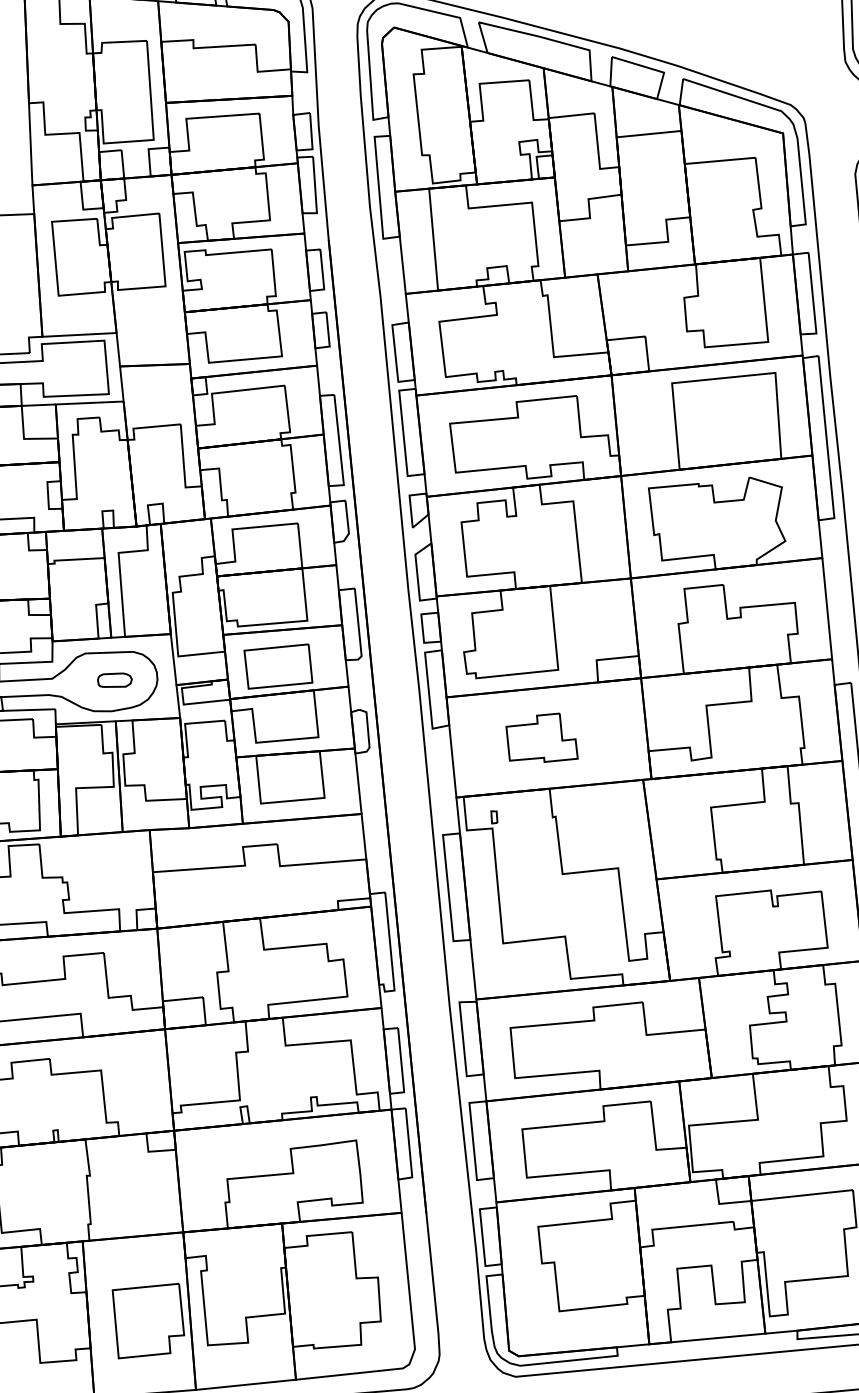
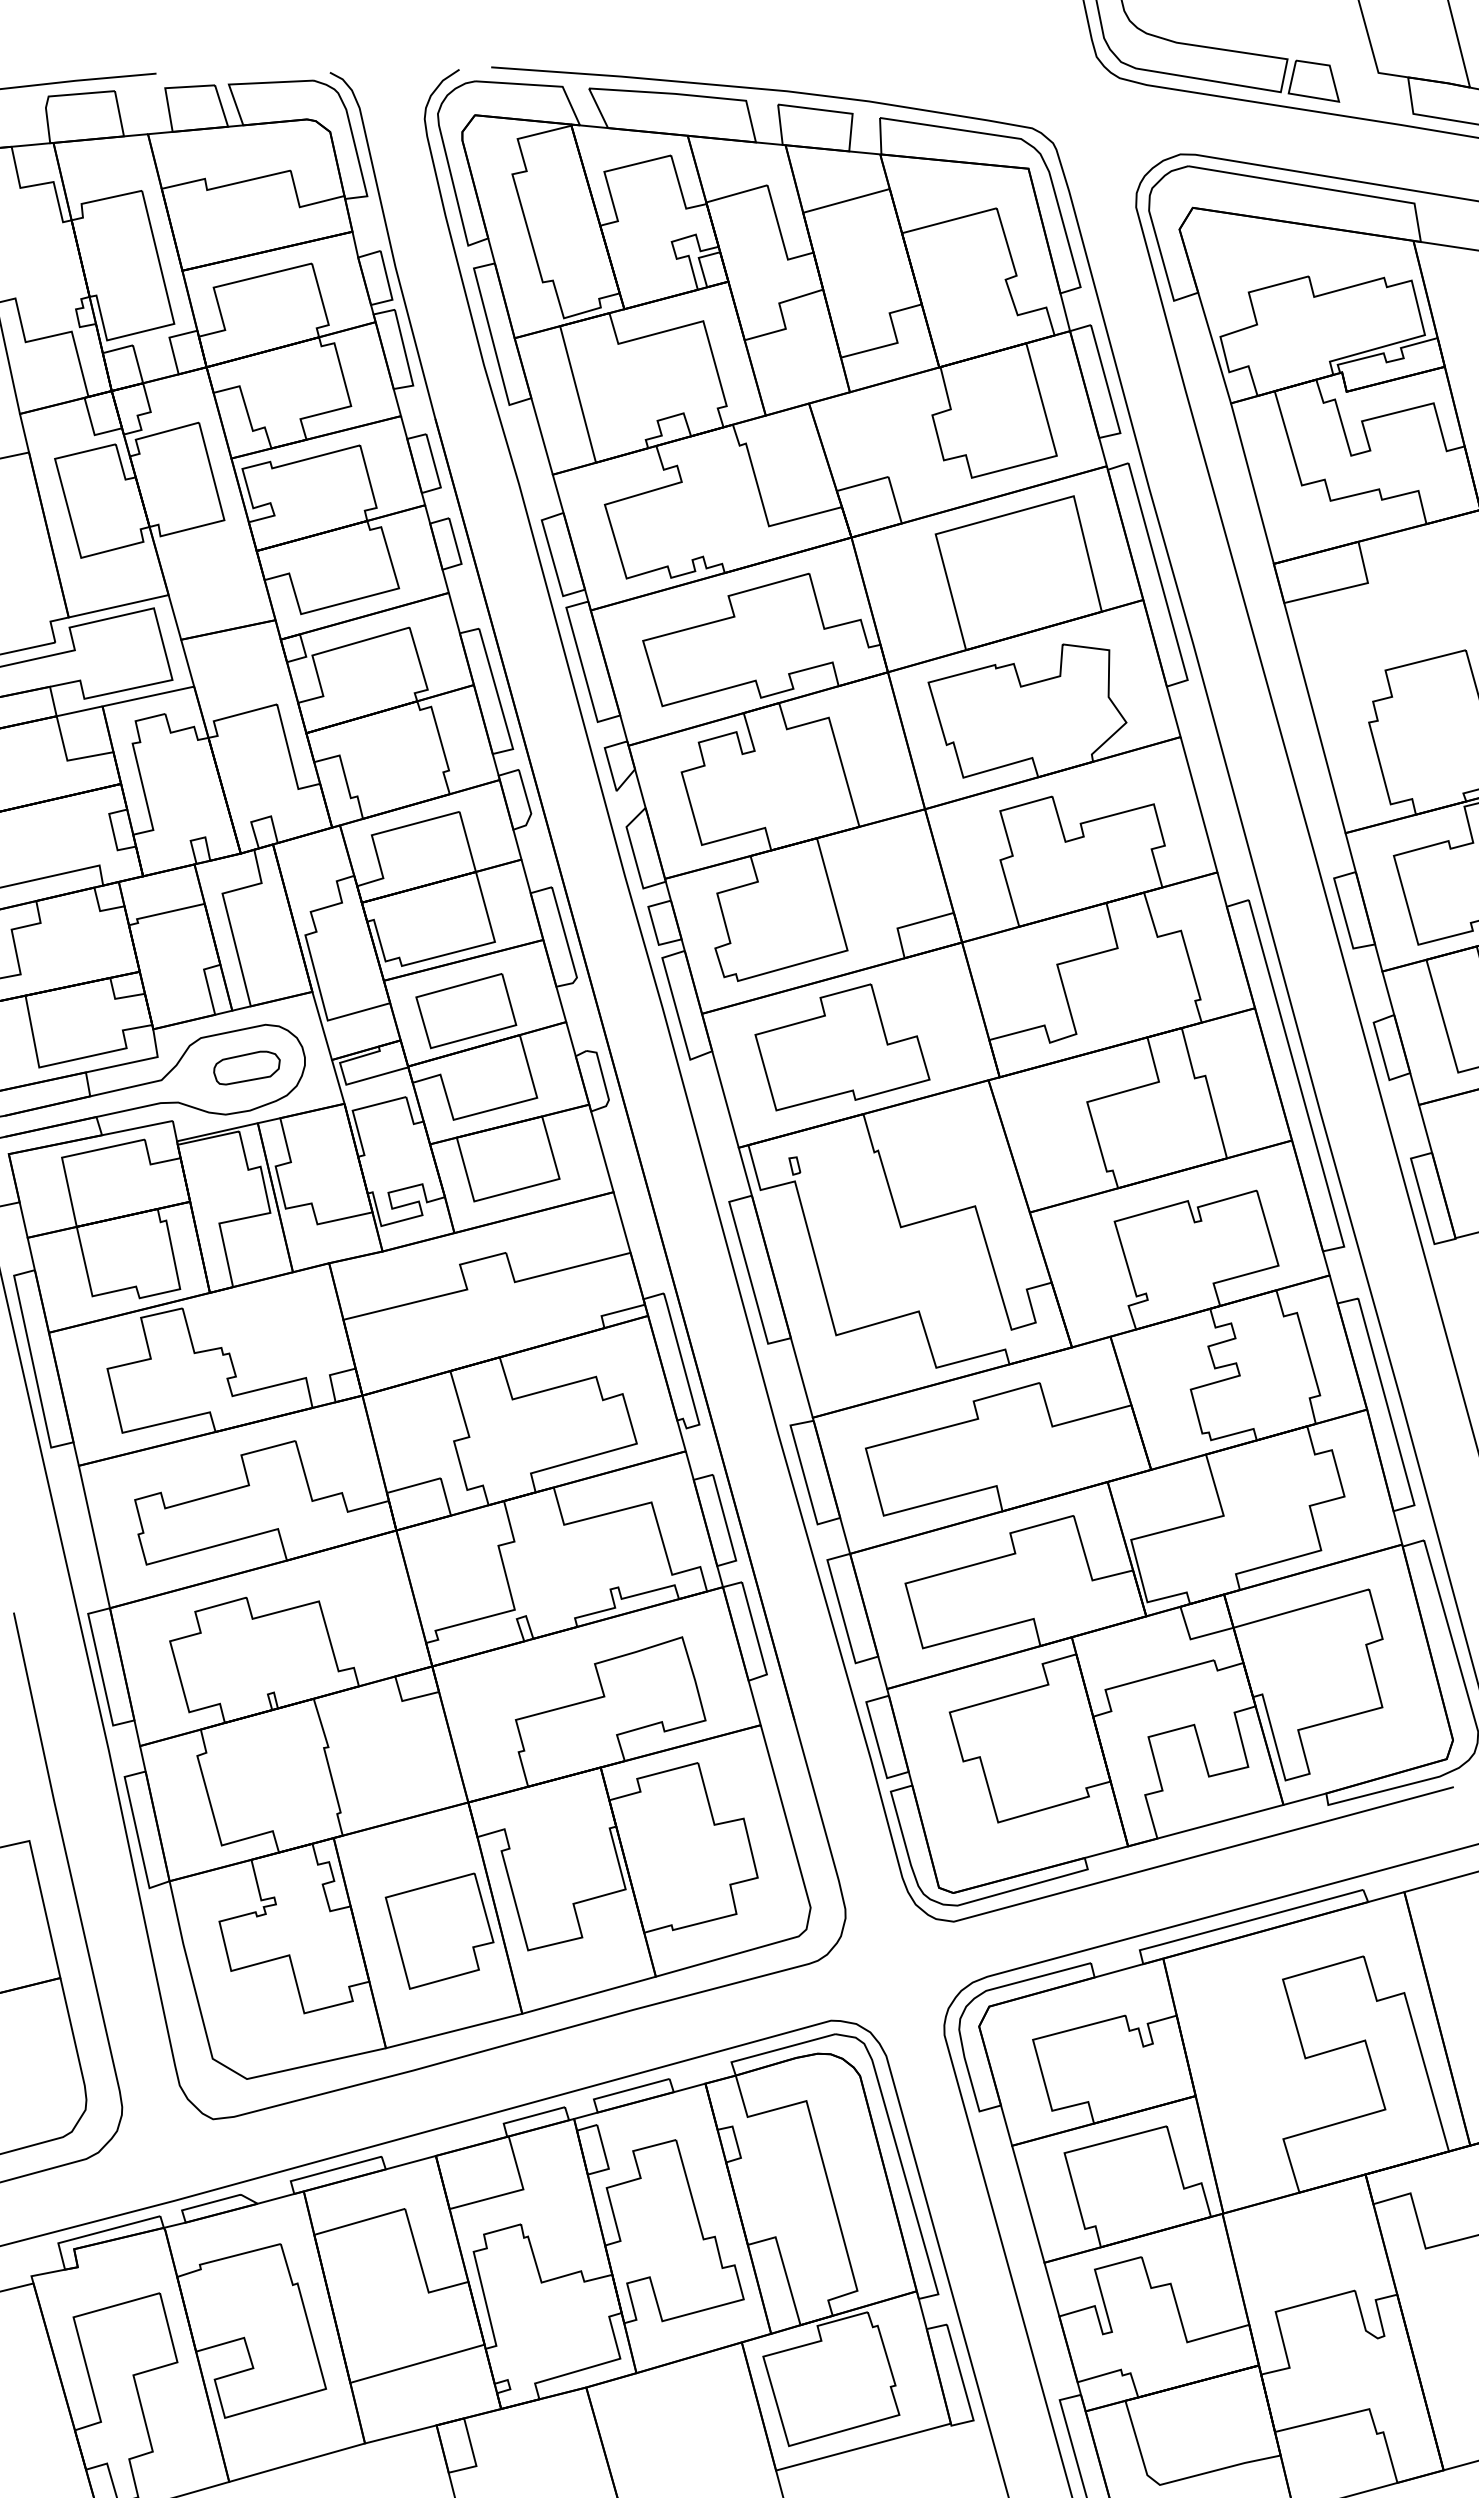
part: (114, 680) -> (246, 1067), size x1.43
part: (542, 738) -> (842, 1047), size x1.67

